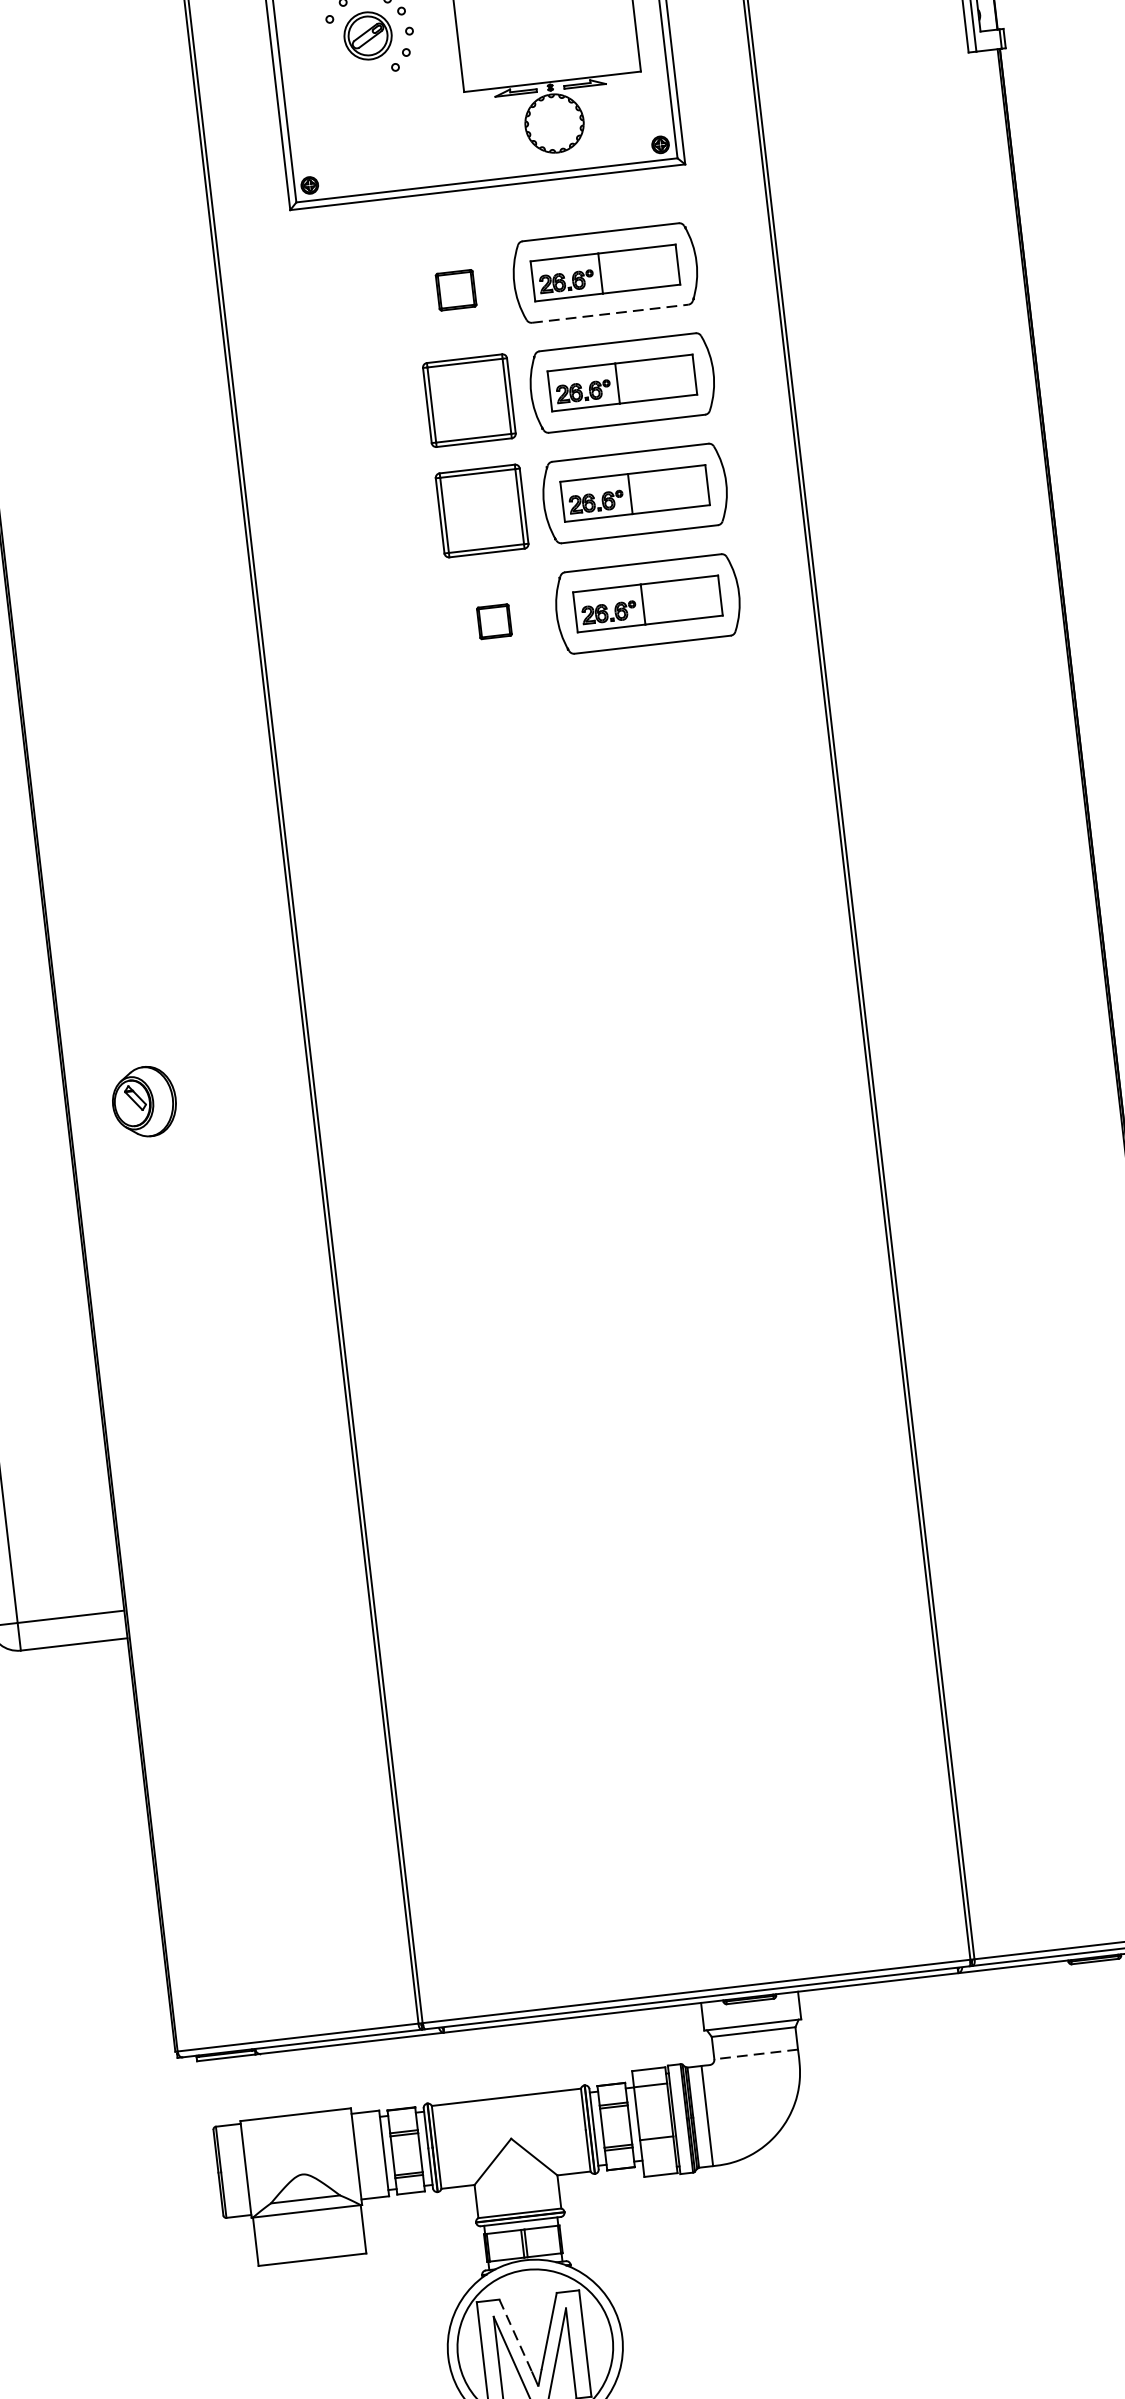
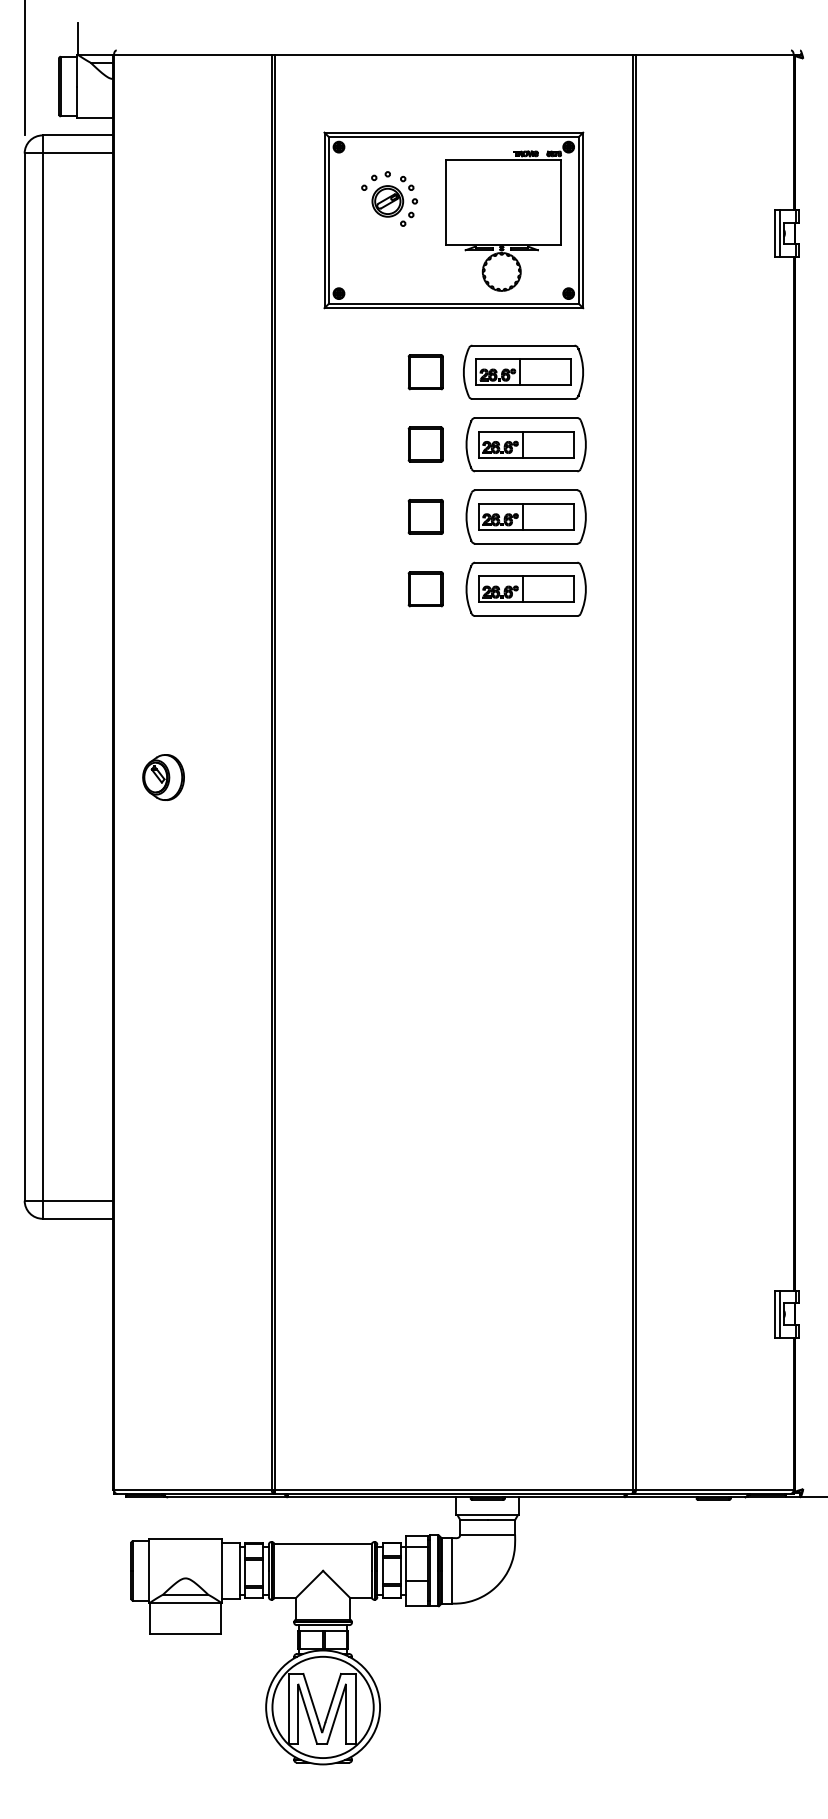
part: (455, 290) -> (425, 372), size x1.43
line: (610, 314) -> (523, 399), dashed -> solid
part: (468, 400) -> (425, 444), size x0.62
part: (481, 510) -> (425, 516), size x0.62
part: (494, 621) -> (425, 589), size x1.67
part: (144, 1101) -> (163, 777), moved
line: (755, 2054) -> (487, 1534), dashed -> solid
line: (516, 2335) -> (311, 1698), dashed -> solid

